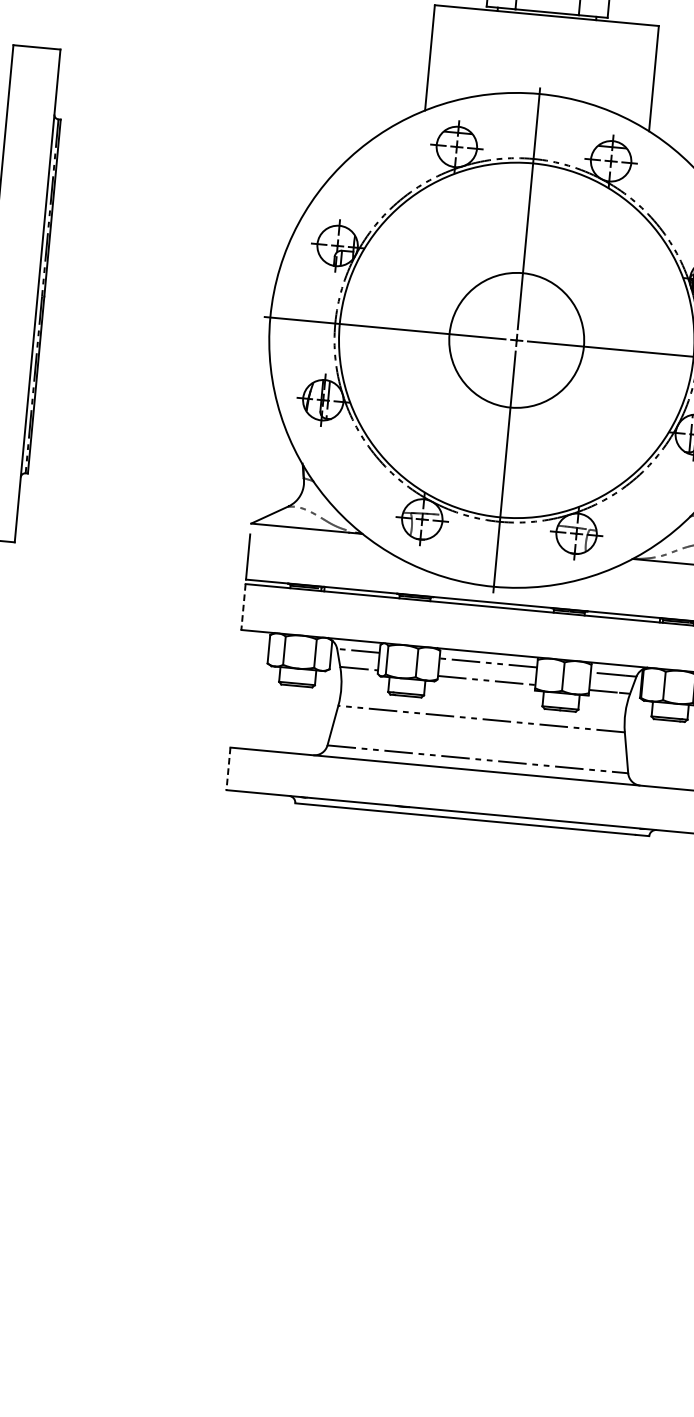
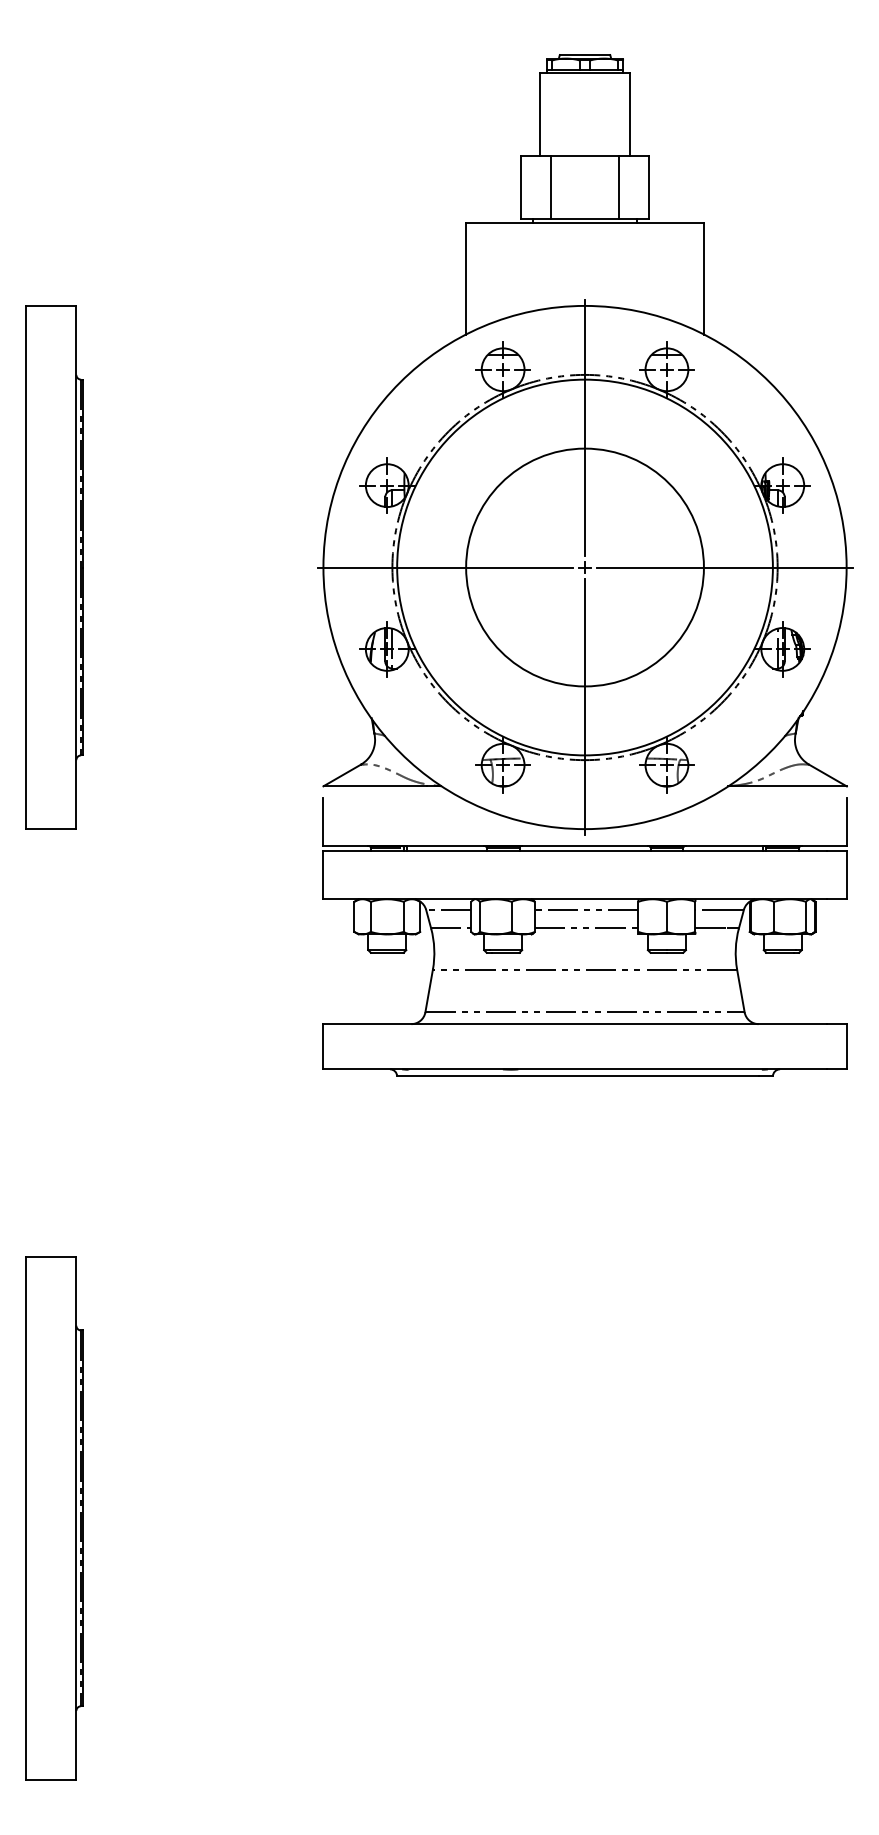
circle: (516, 340) -> (584, 567), size x1.67
line: (243, 607) -> (323, 875), dashed -> solid
line: (228, 768) -> (323, 1046), dashed -> solid

